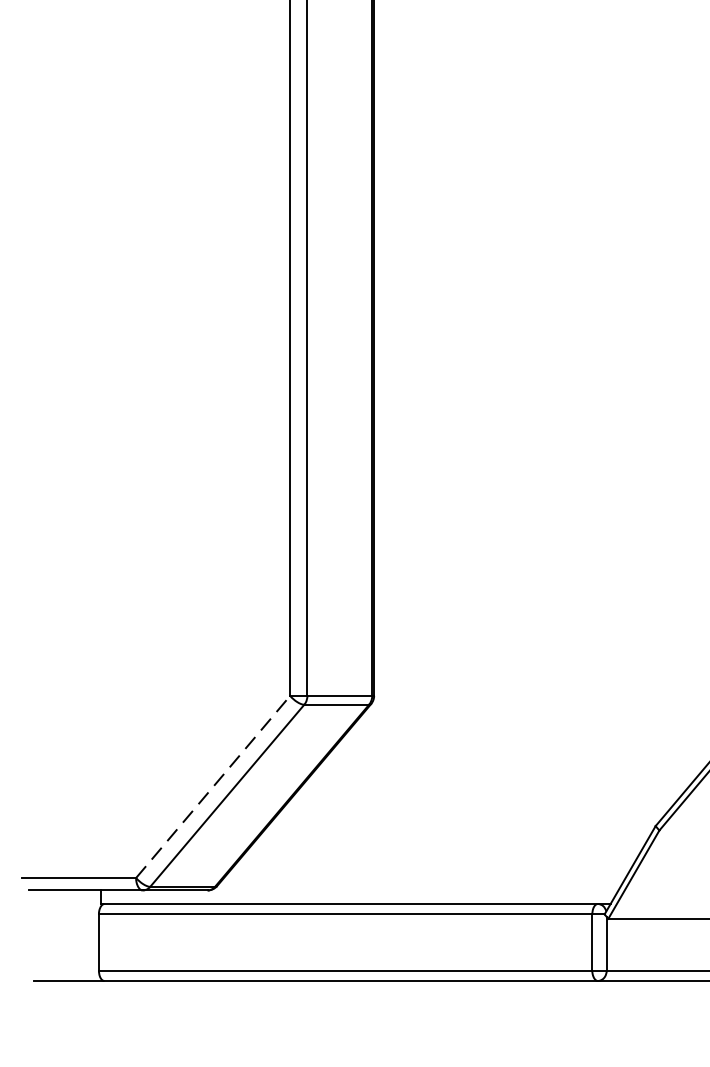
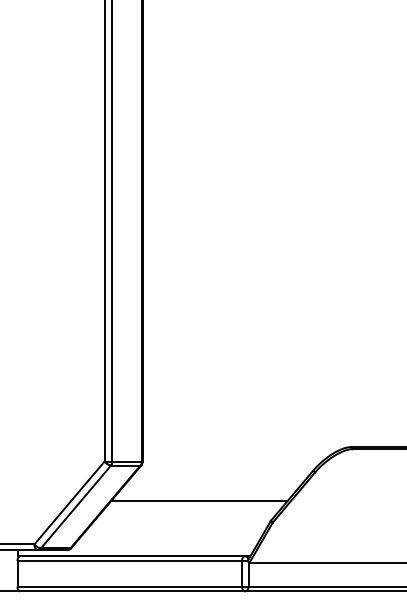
line: (496, 783) -> (198, 501), added
line: (213, 785) -> (69, 502), dashed -> solid

